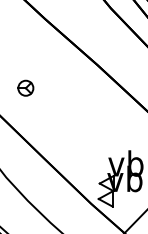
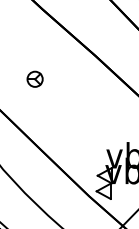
part: (25, 87) -> (34, 78), moved

